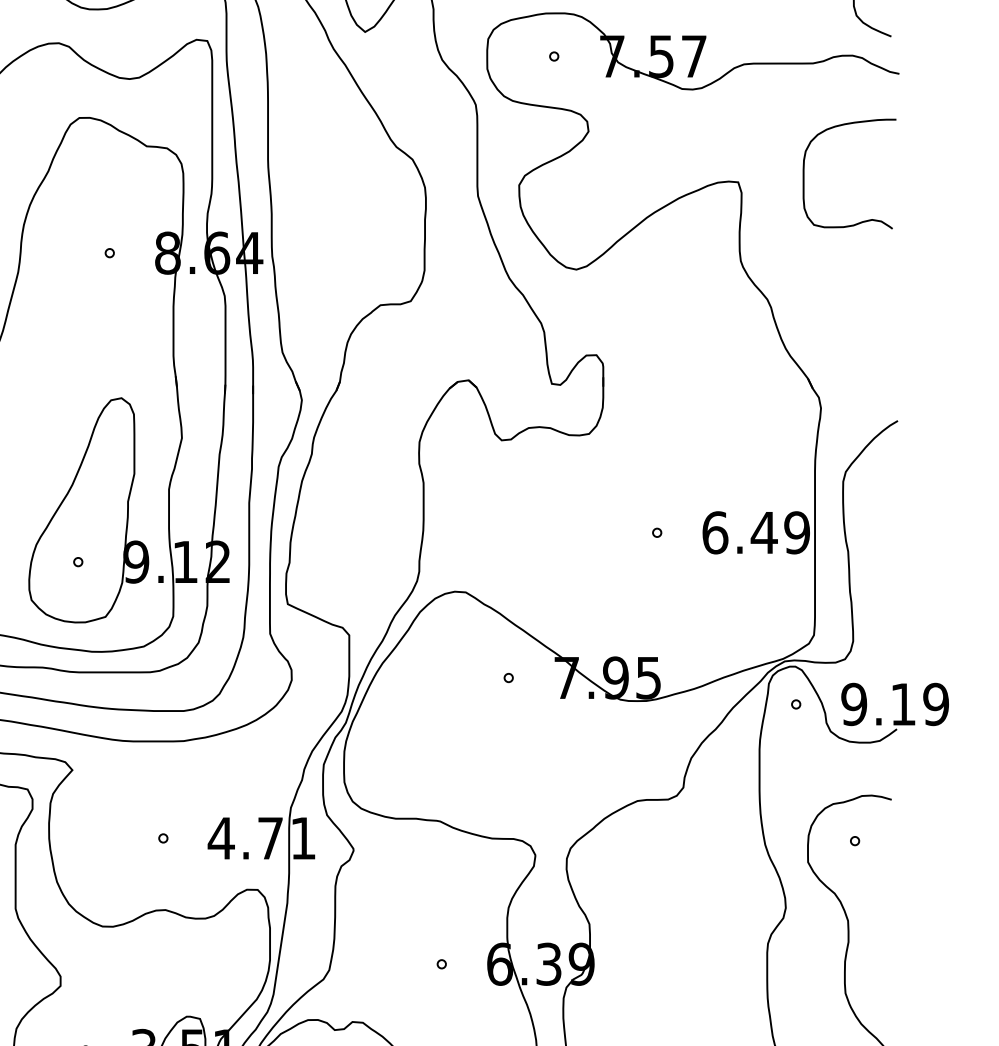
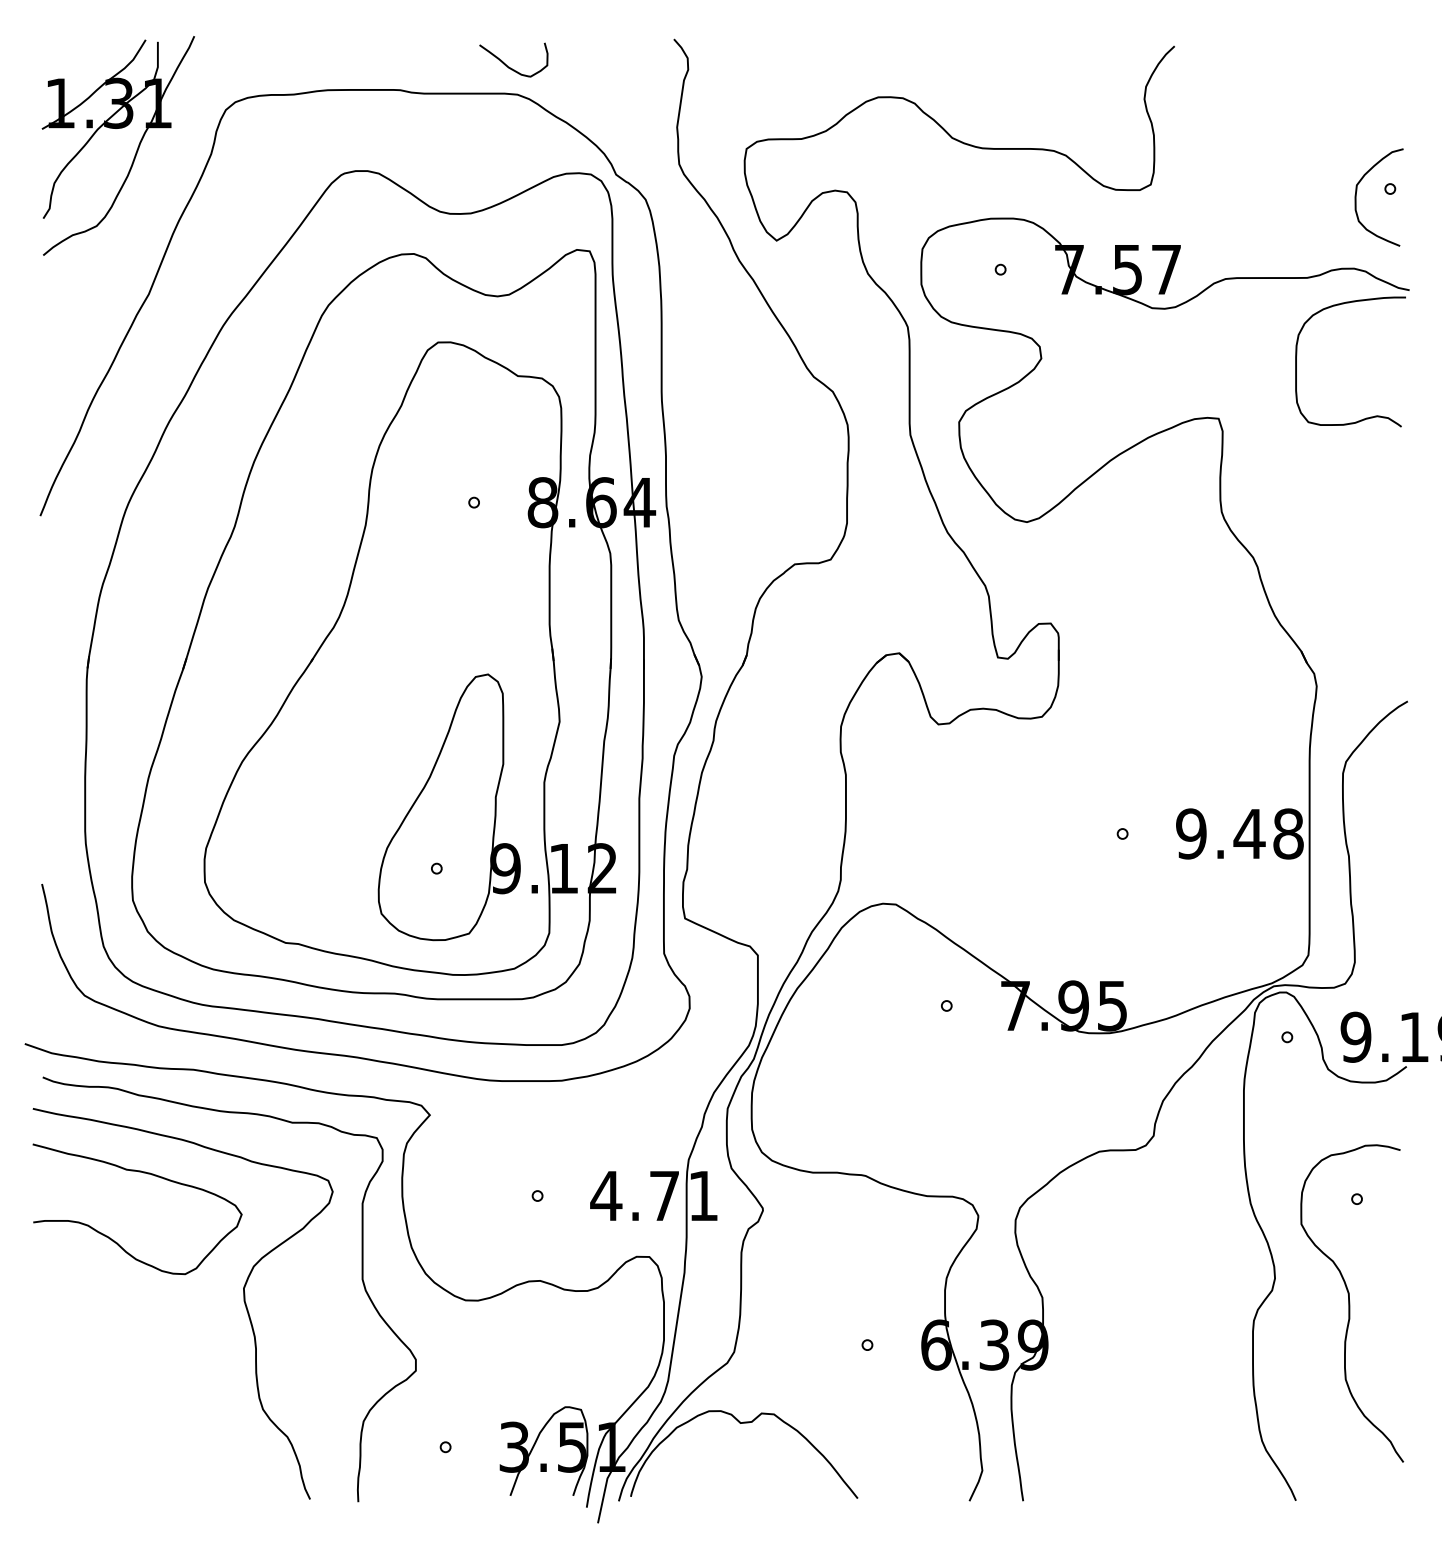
curve: (804, 168) -> (1297, 355), moved
text: (755, 532) -> (1239, 833), 6.49 -> 9.48

